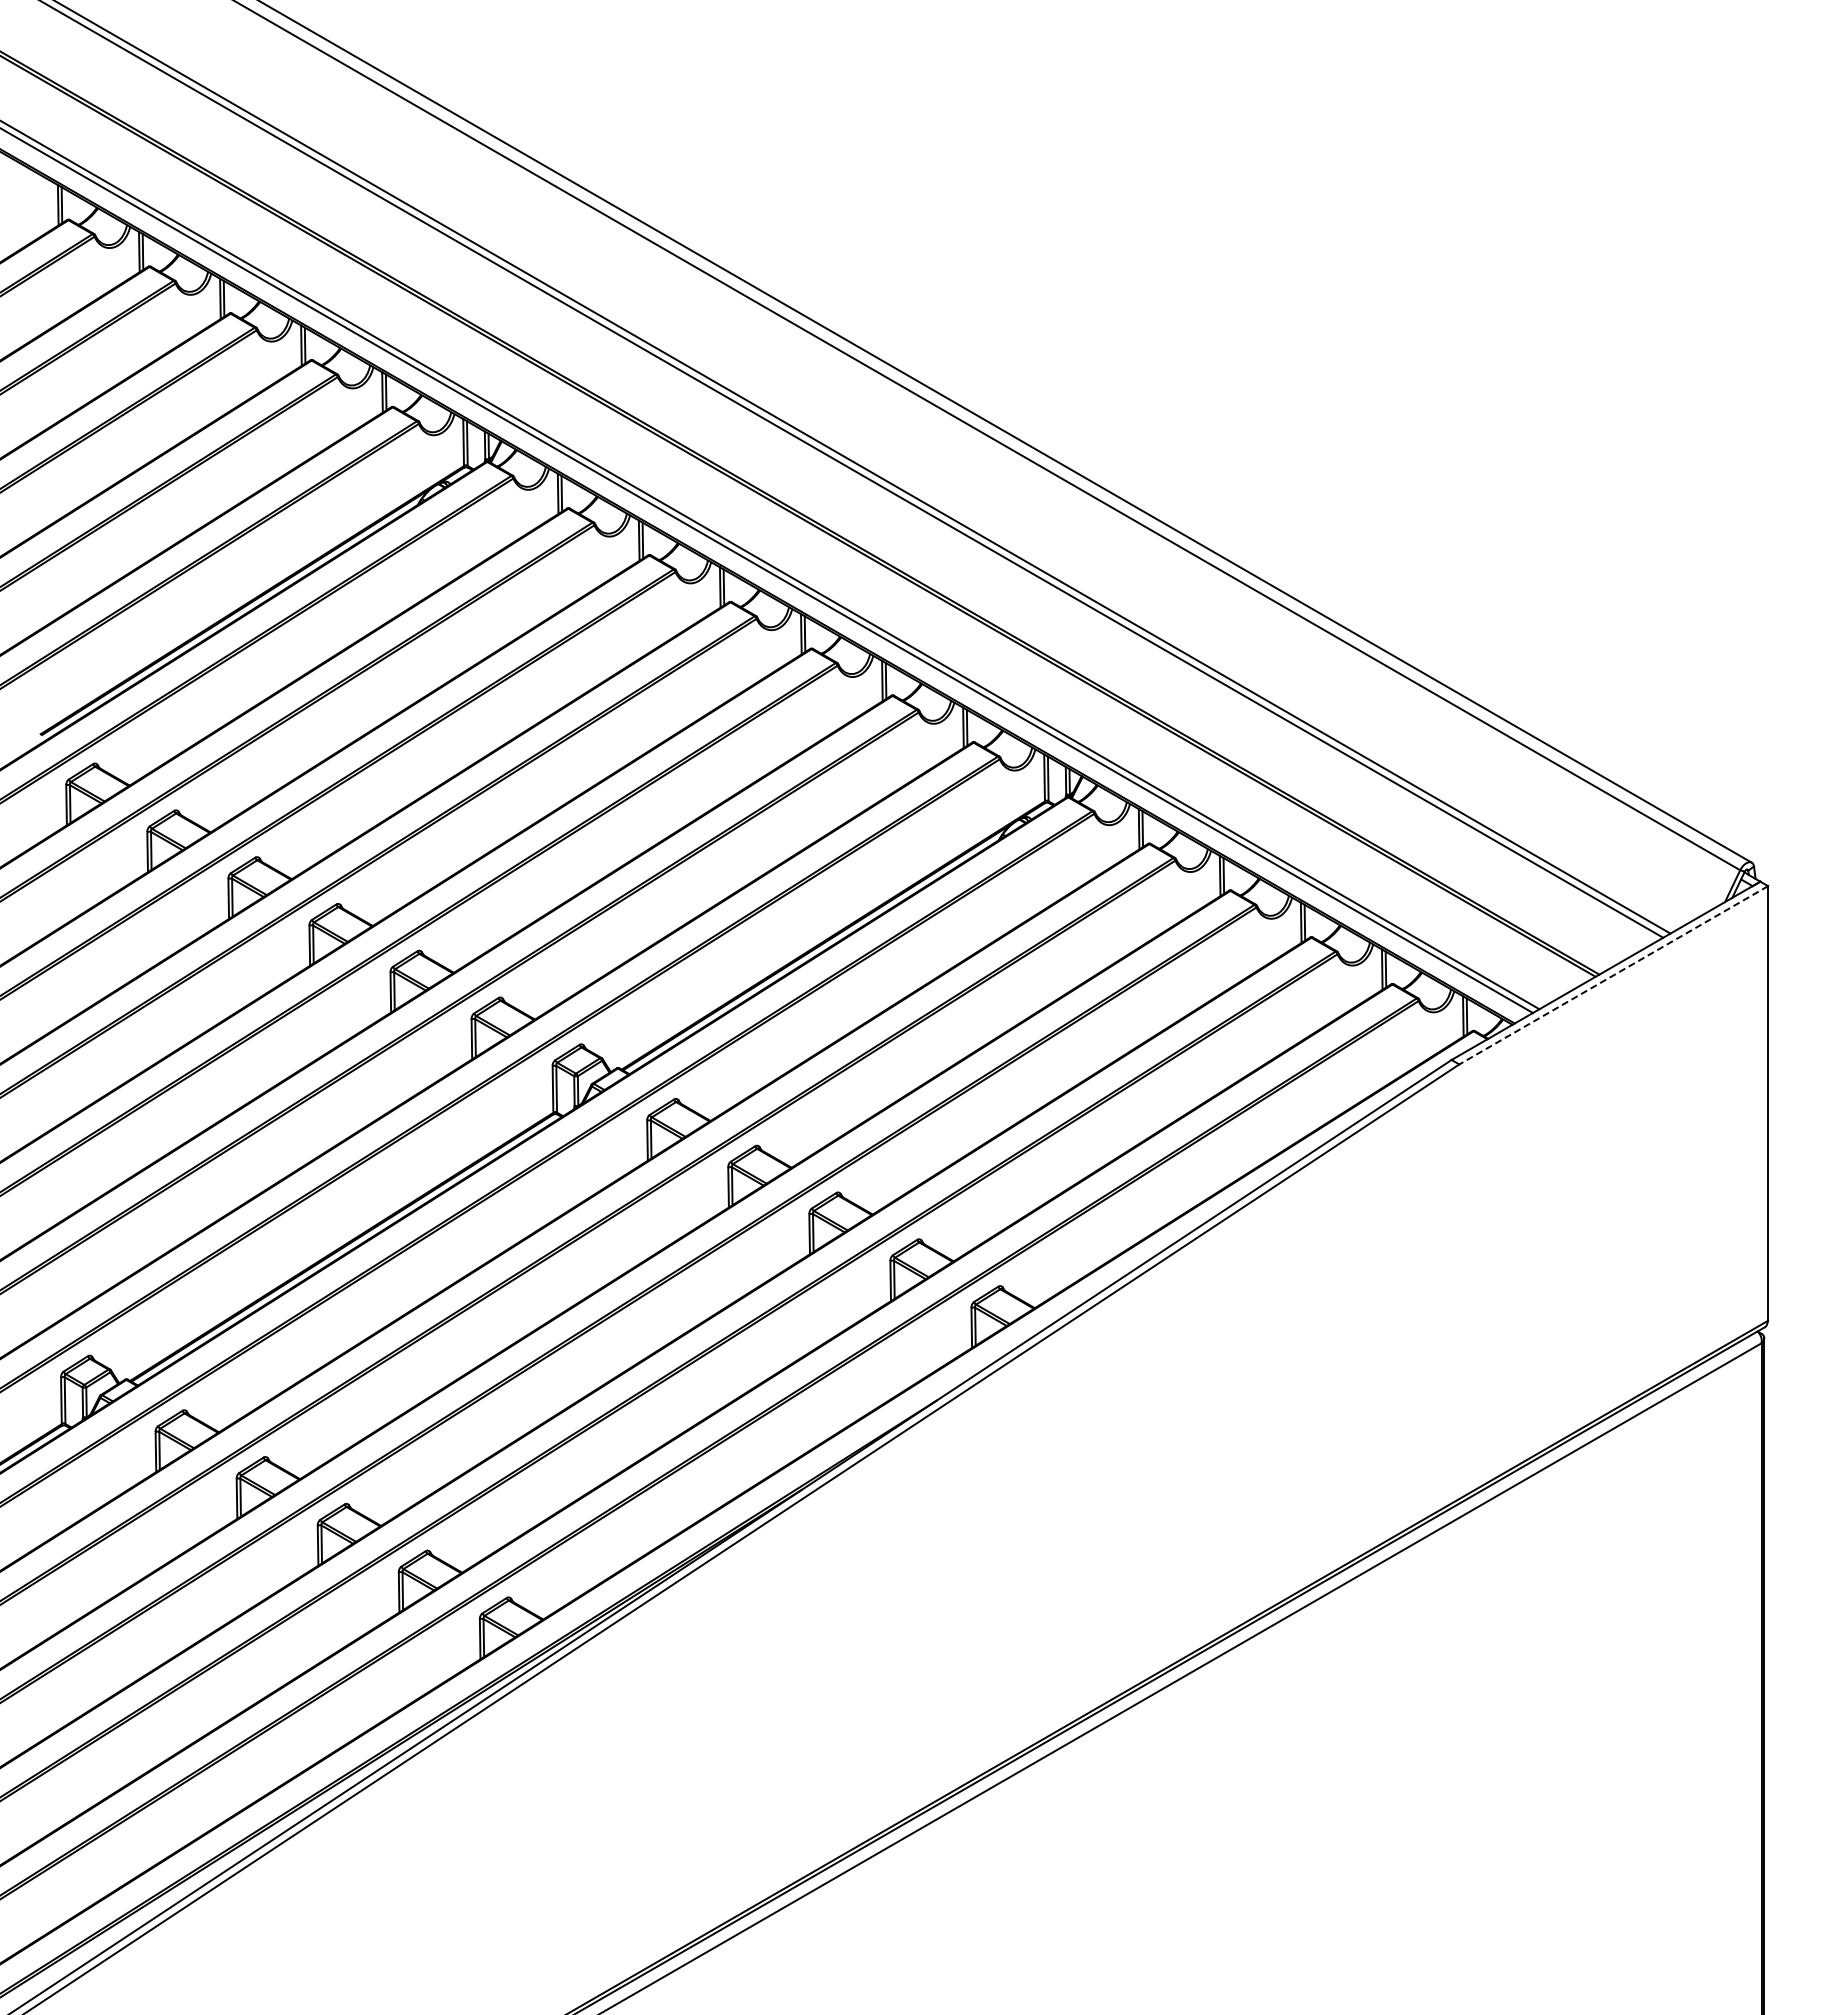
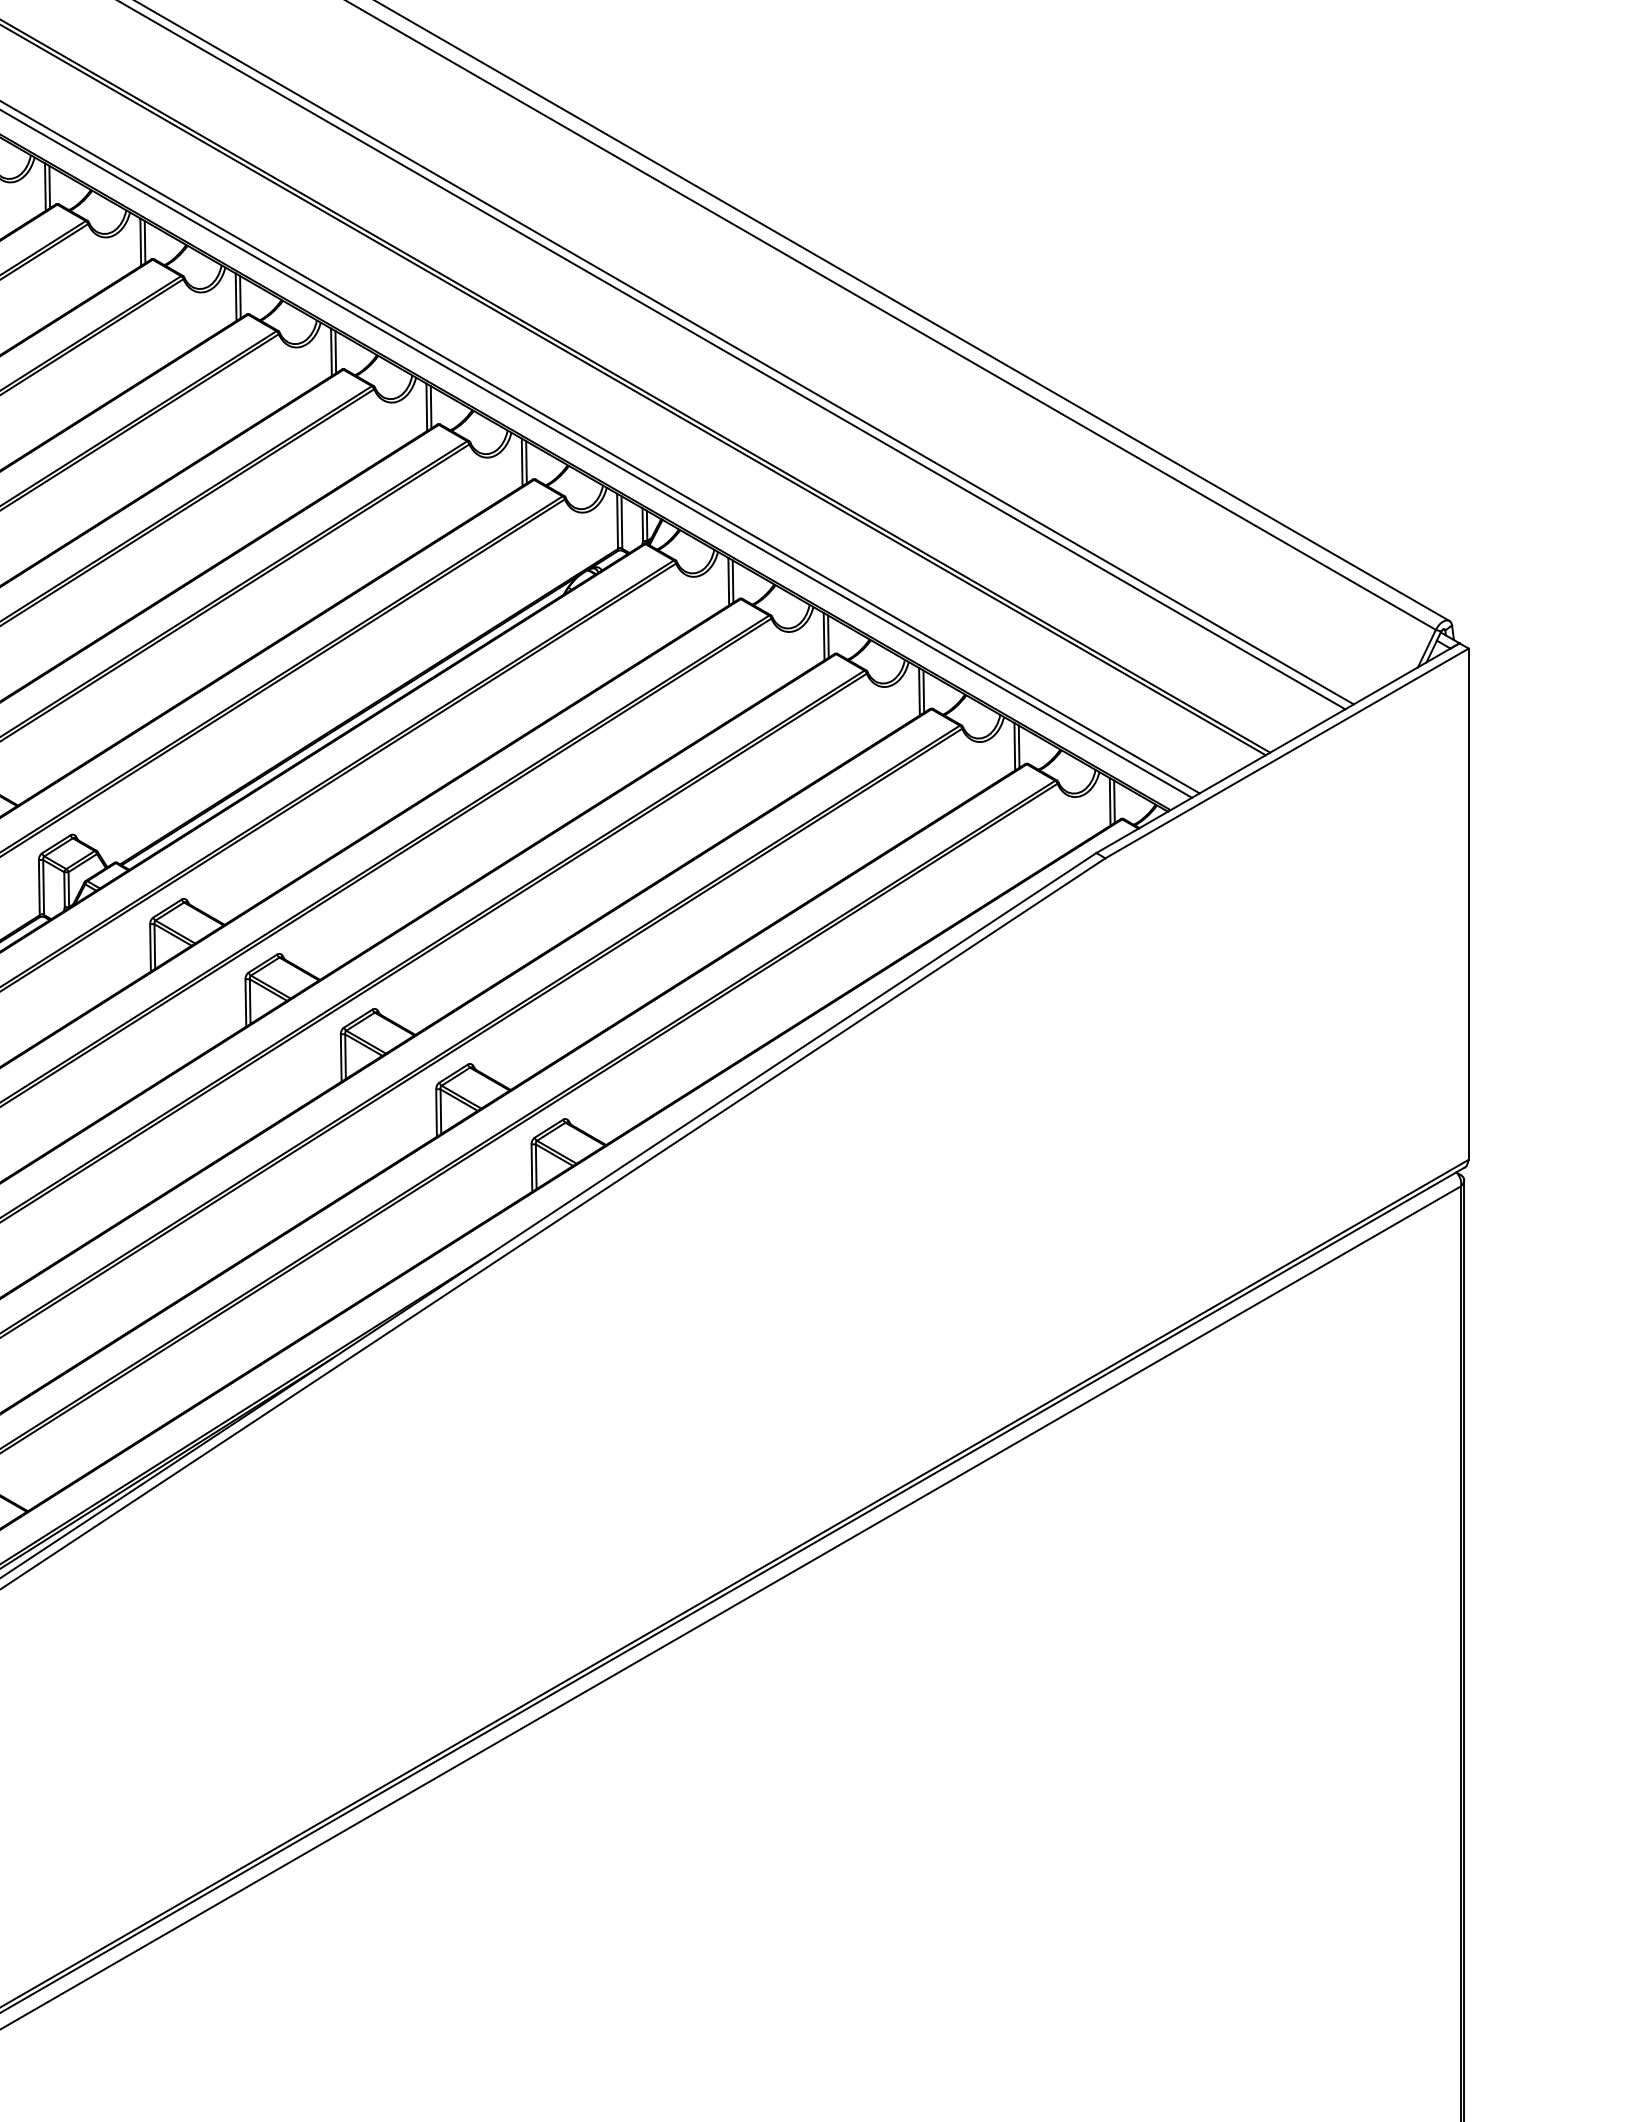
line: (1613, 975) -> (1286, 753), dashed -> solid

